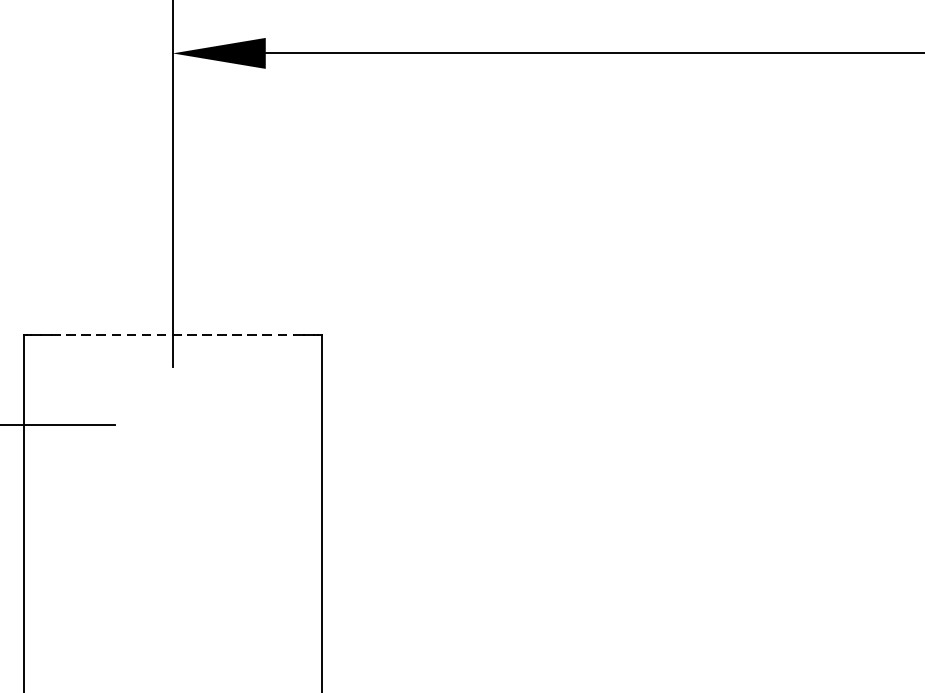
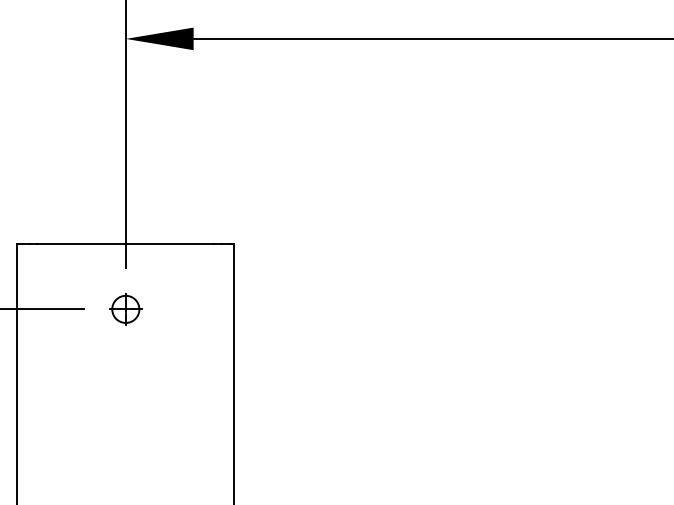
line: (172, 335) -> (125, 244), dashed -> solid
part: (172, 424) -> (125, 309), added

